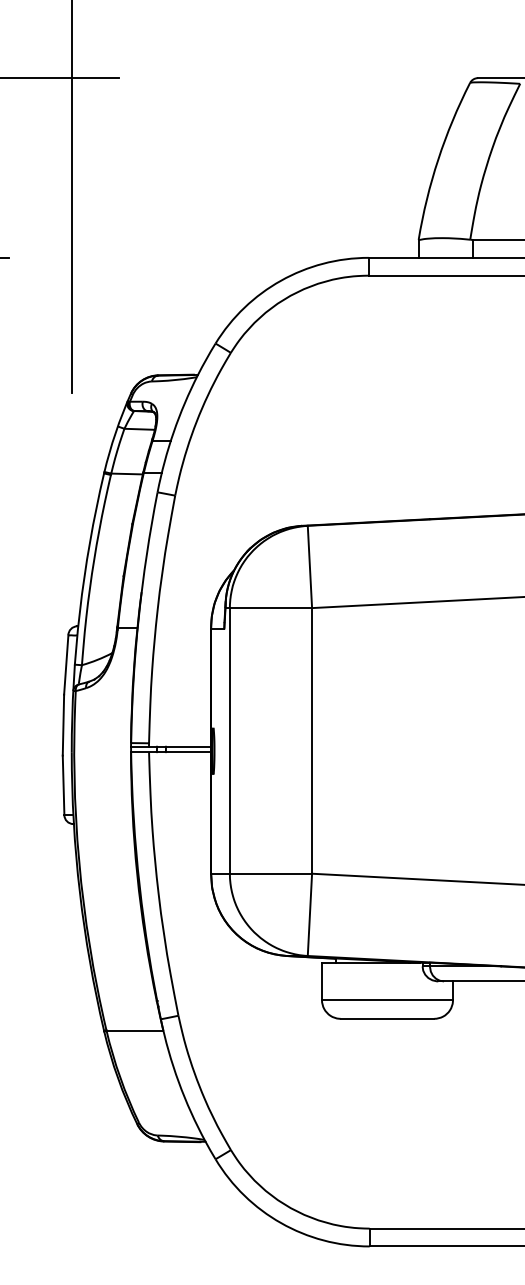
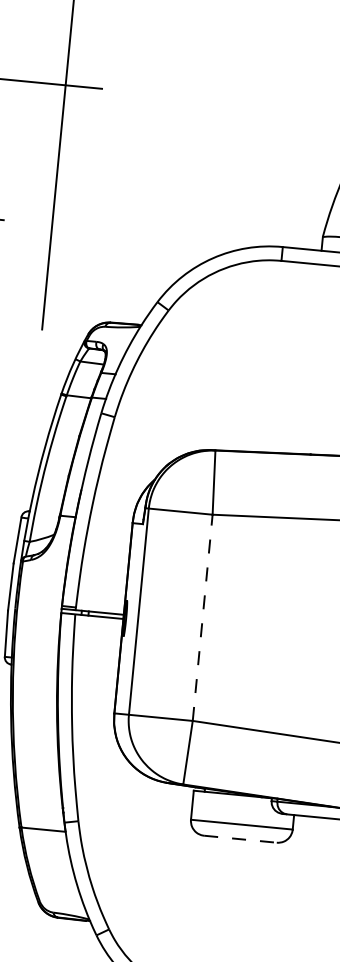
line: (312, 740) -> (203, 617), solid -> dashed
line: (387, 1018) -> (240, 838), solid -> dashed

